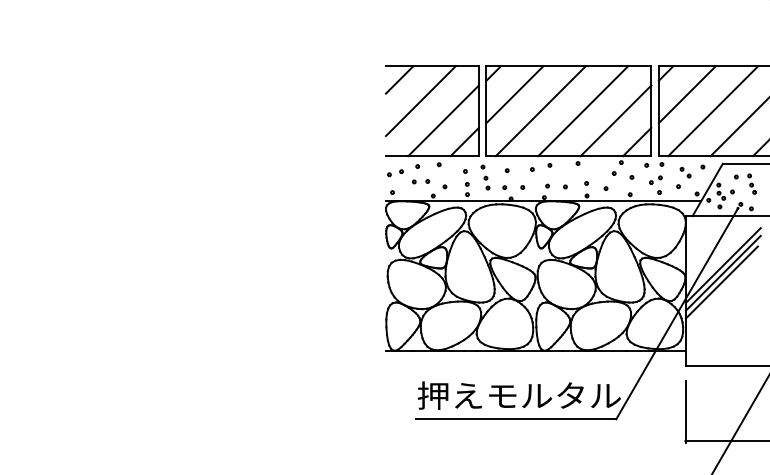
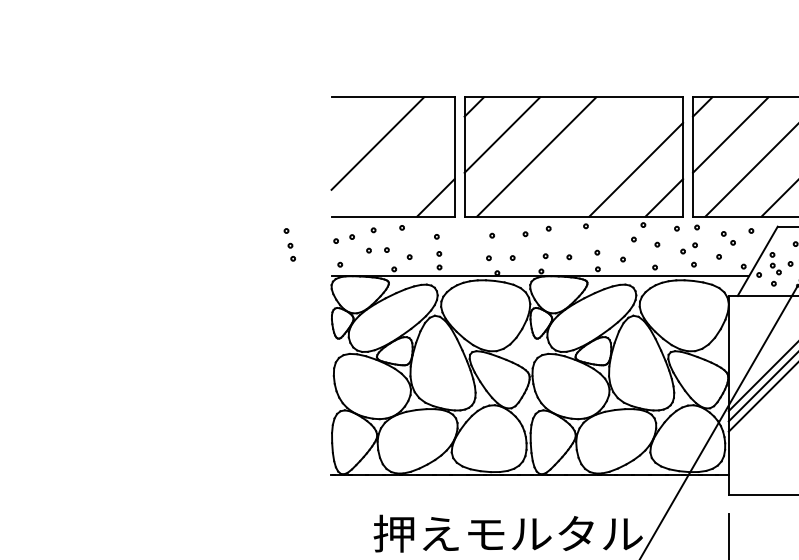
line: (399, 79) -> (349, 114), removed
line: (583, 111) -> (593, 157), removed
line: (443, 120) -> (407, 169), removed
part: (485, 177) -> (289, 244), moved

